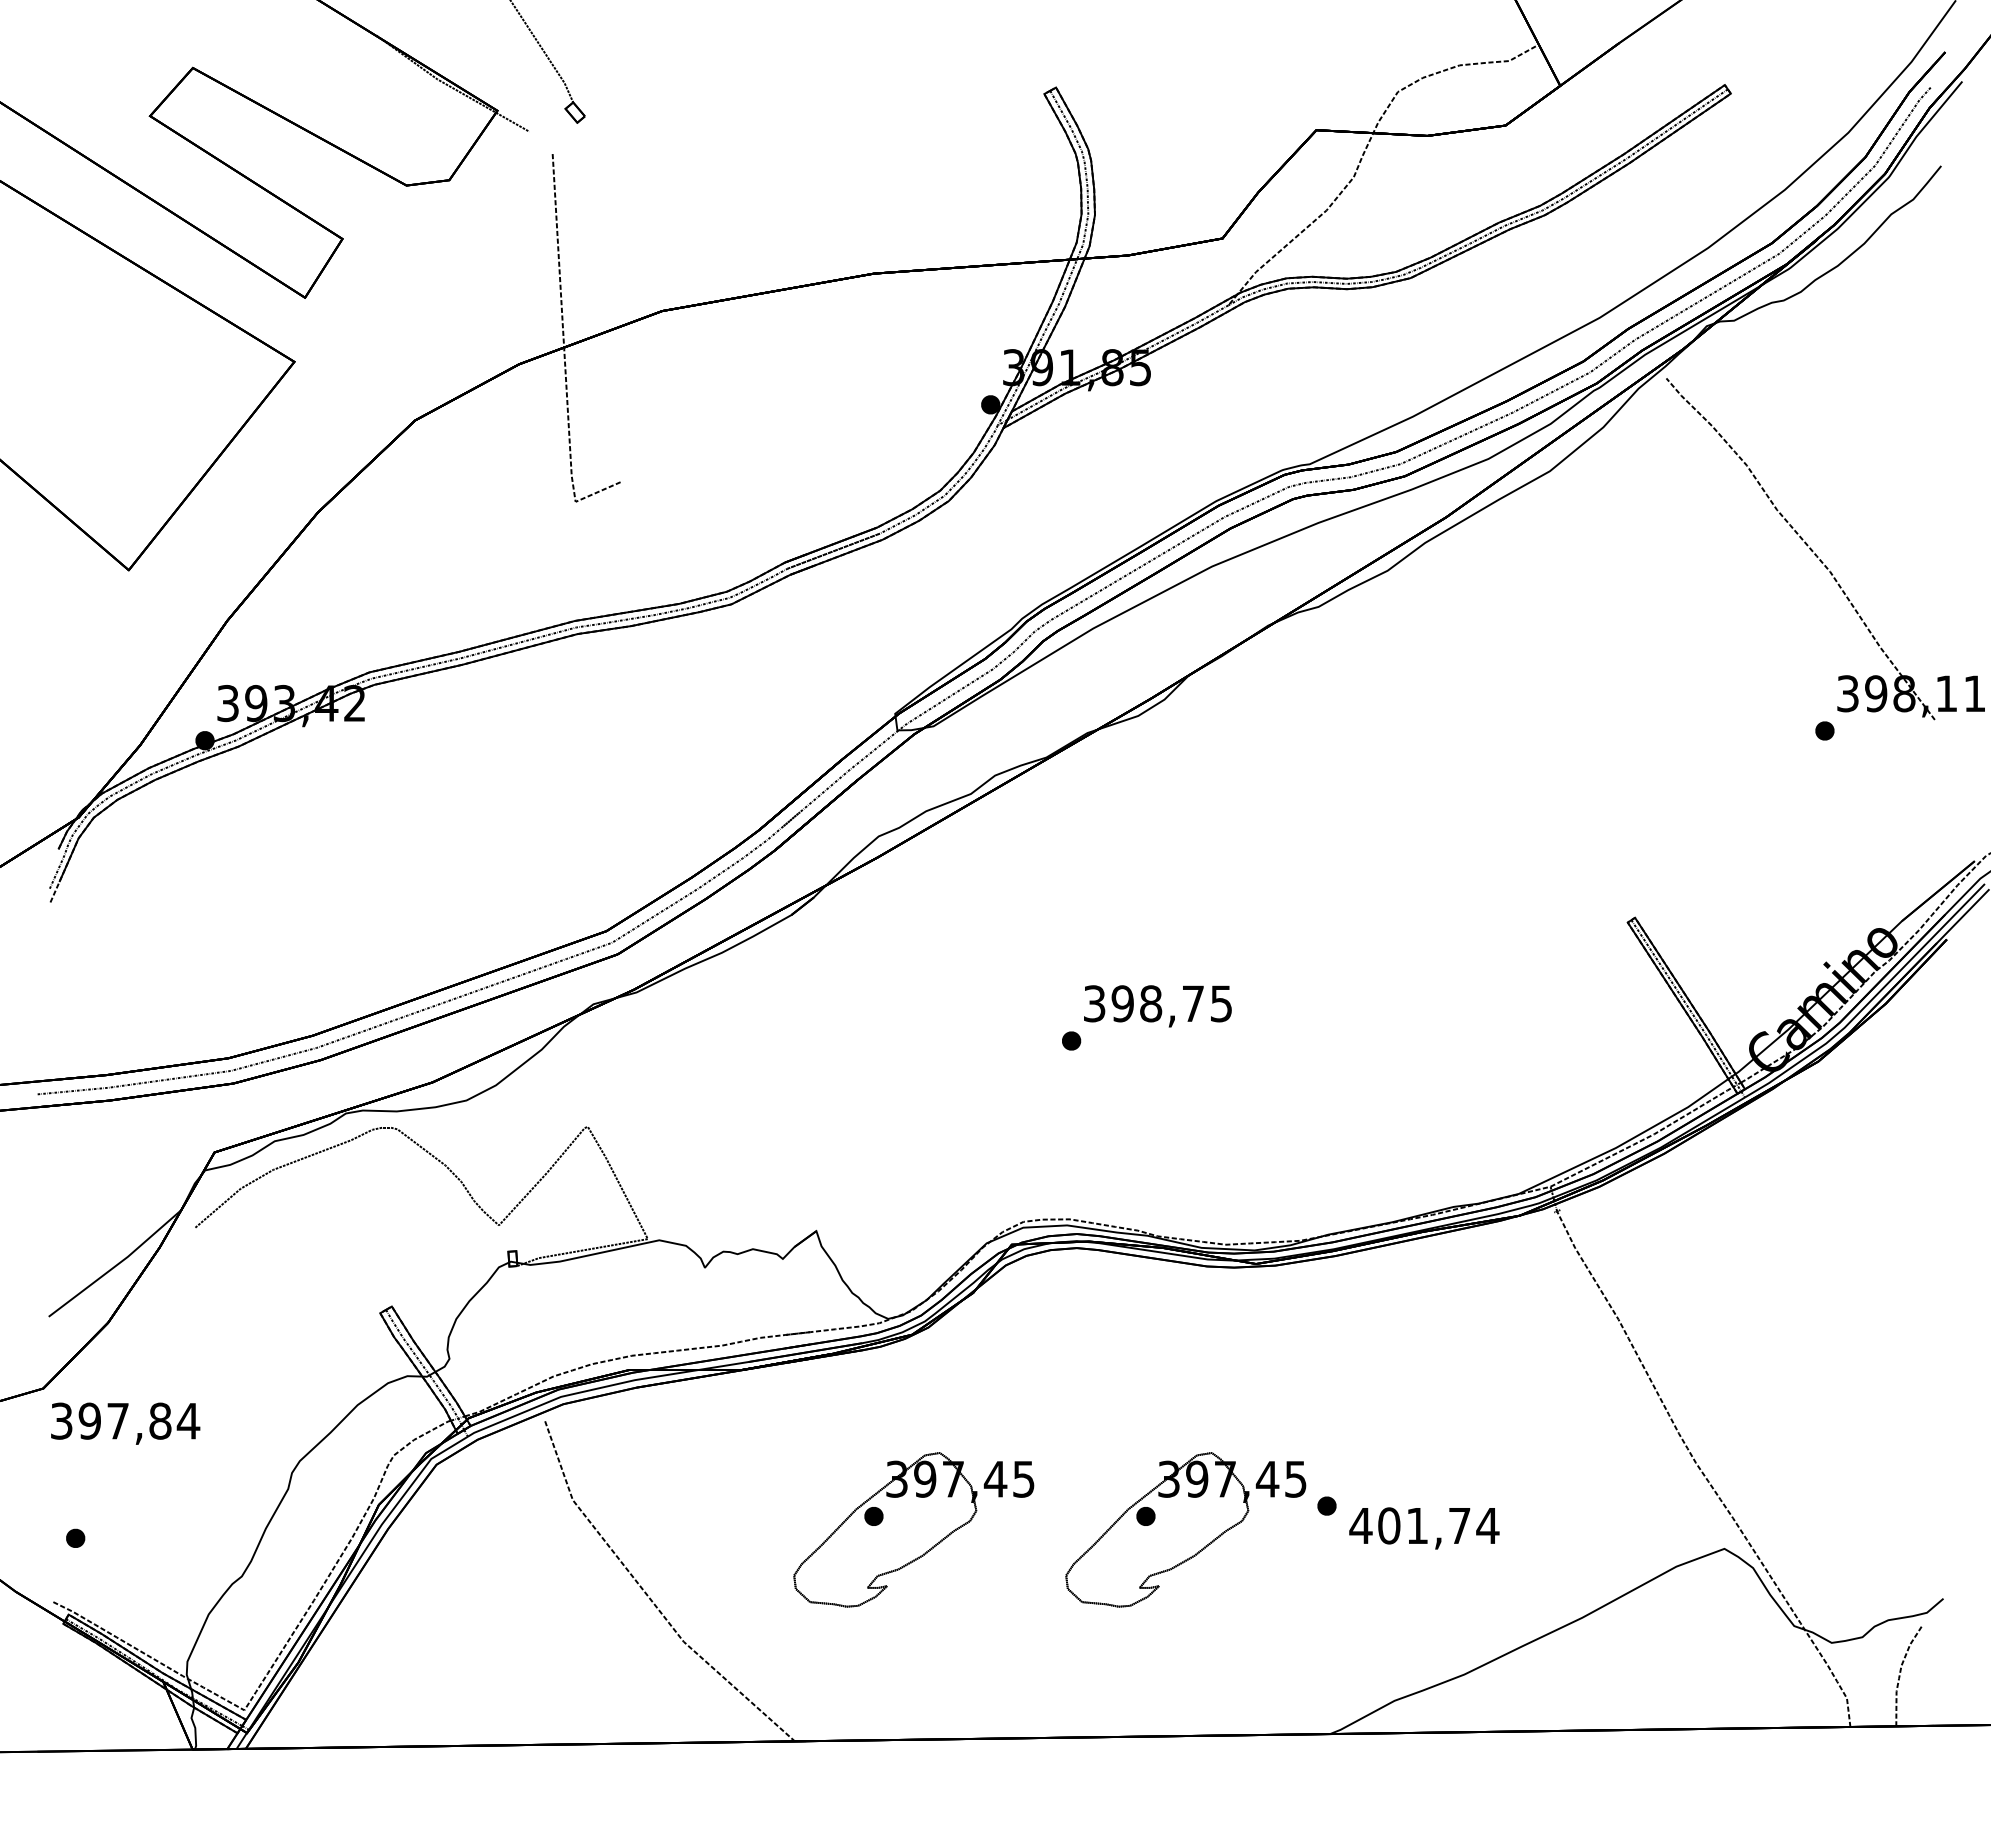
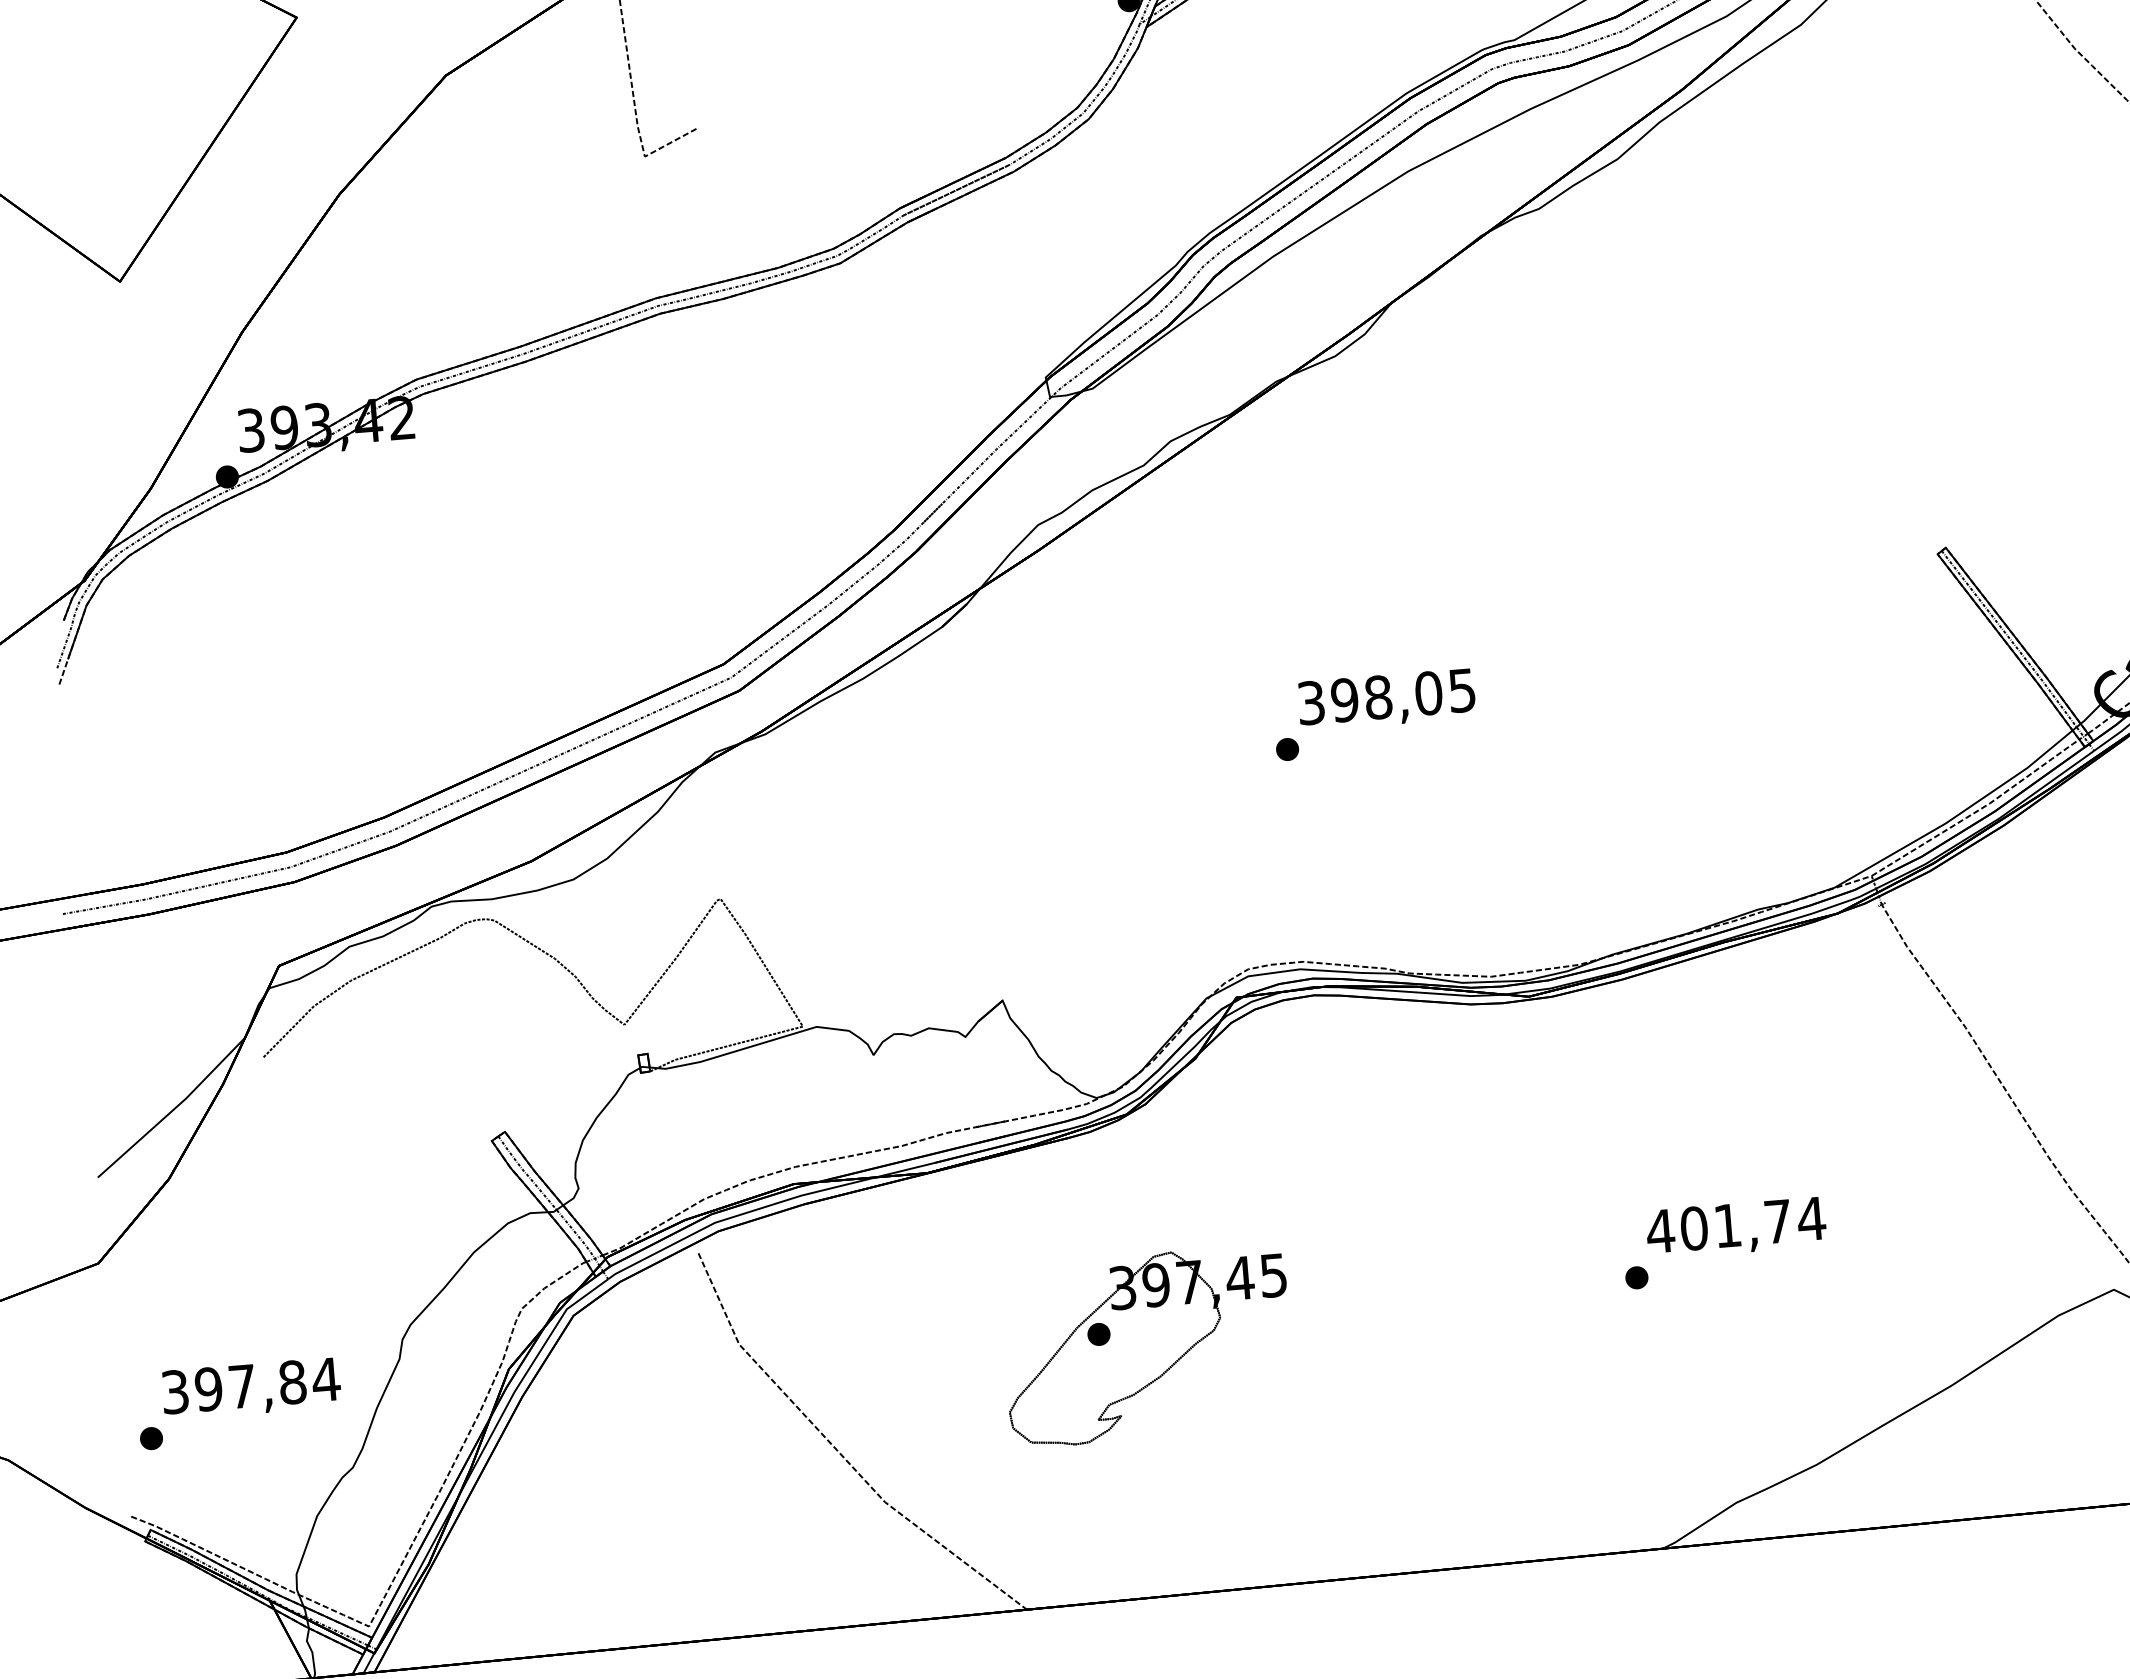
text: (1193, 1003) -> (1428, 692), 398,75 -> 398,05
text: (125, 1423) -> (251, 1388), moved
text: (1424, 1528) -> (1736, 1228), moved
part: (1185, 1529) -> (1470, 1319), removed

